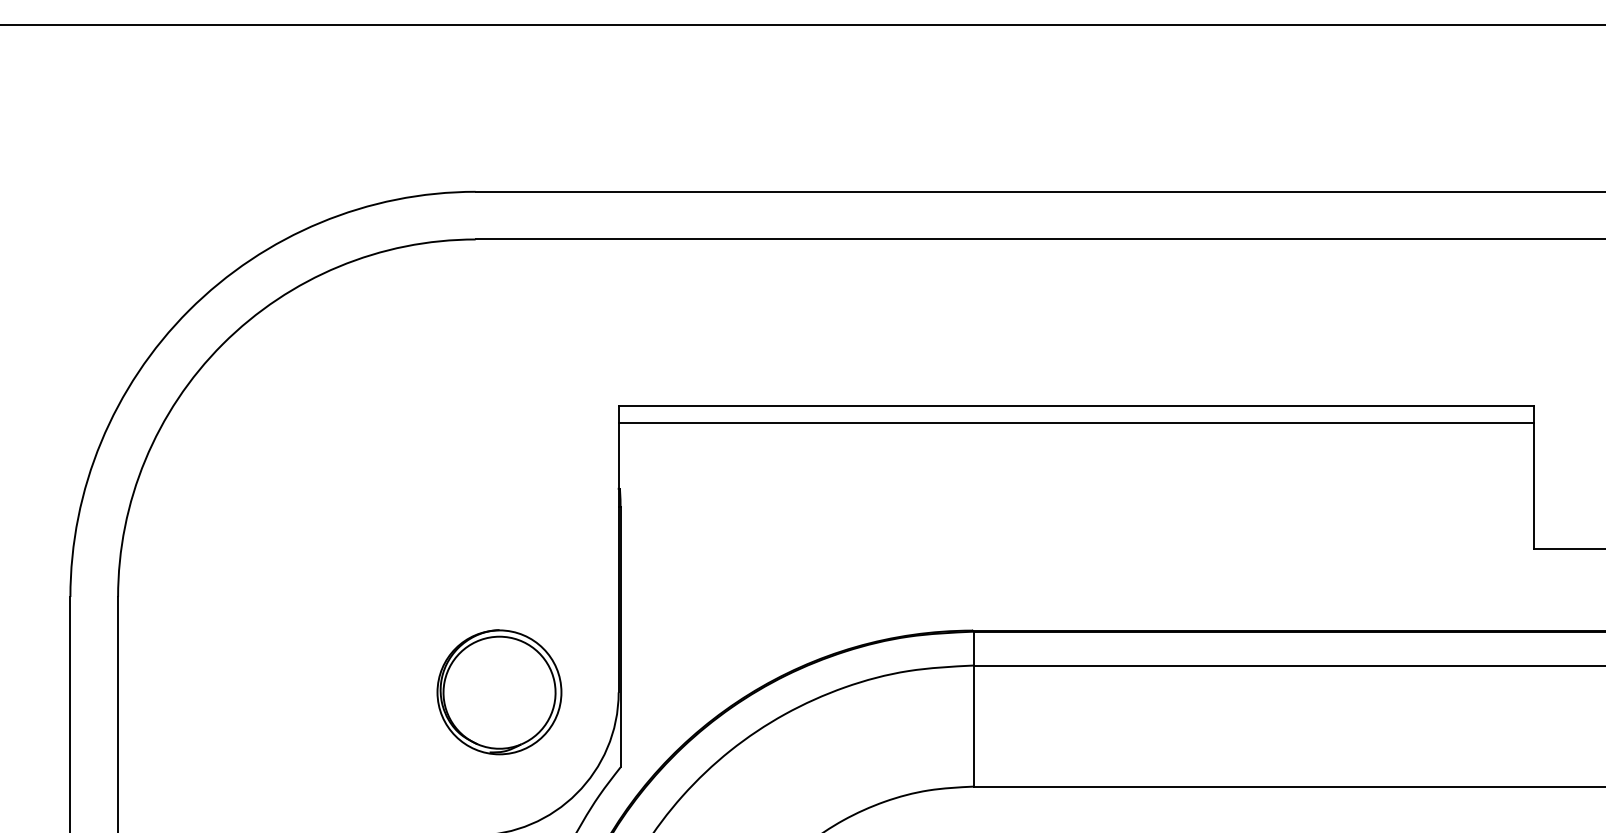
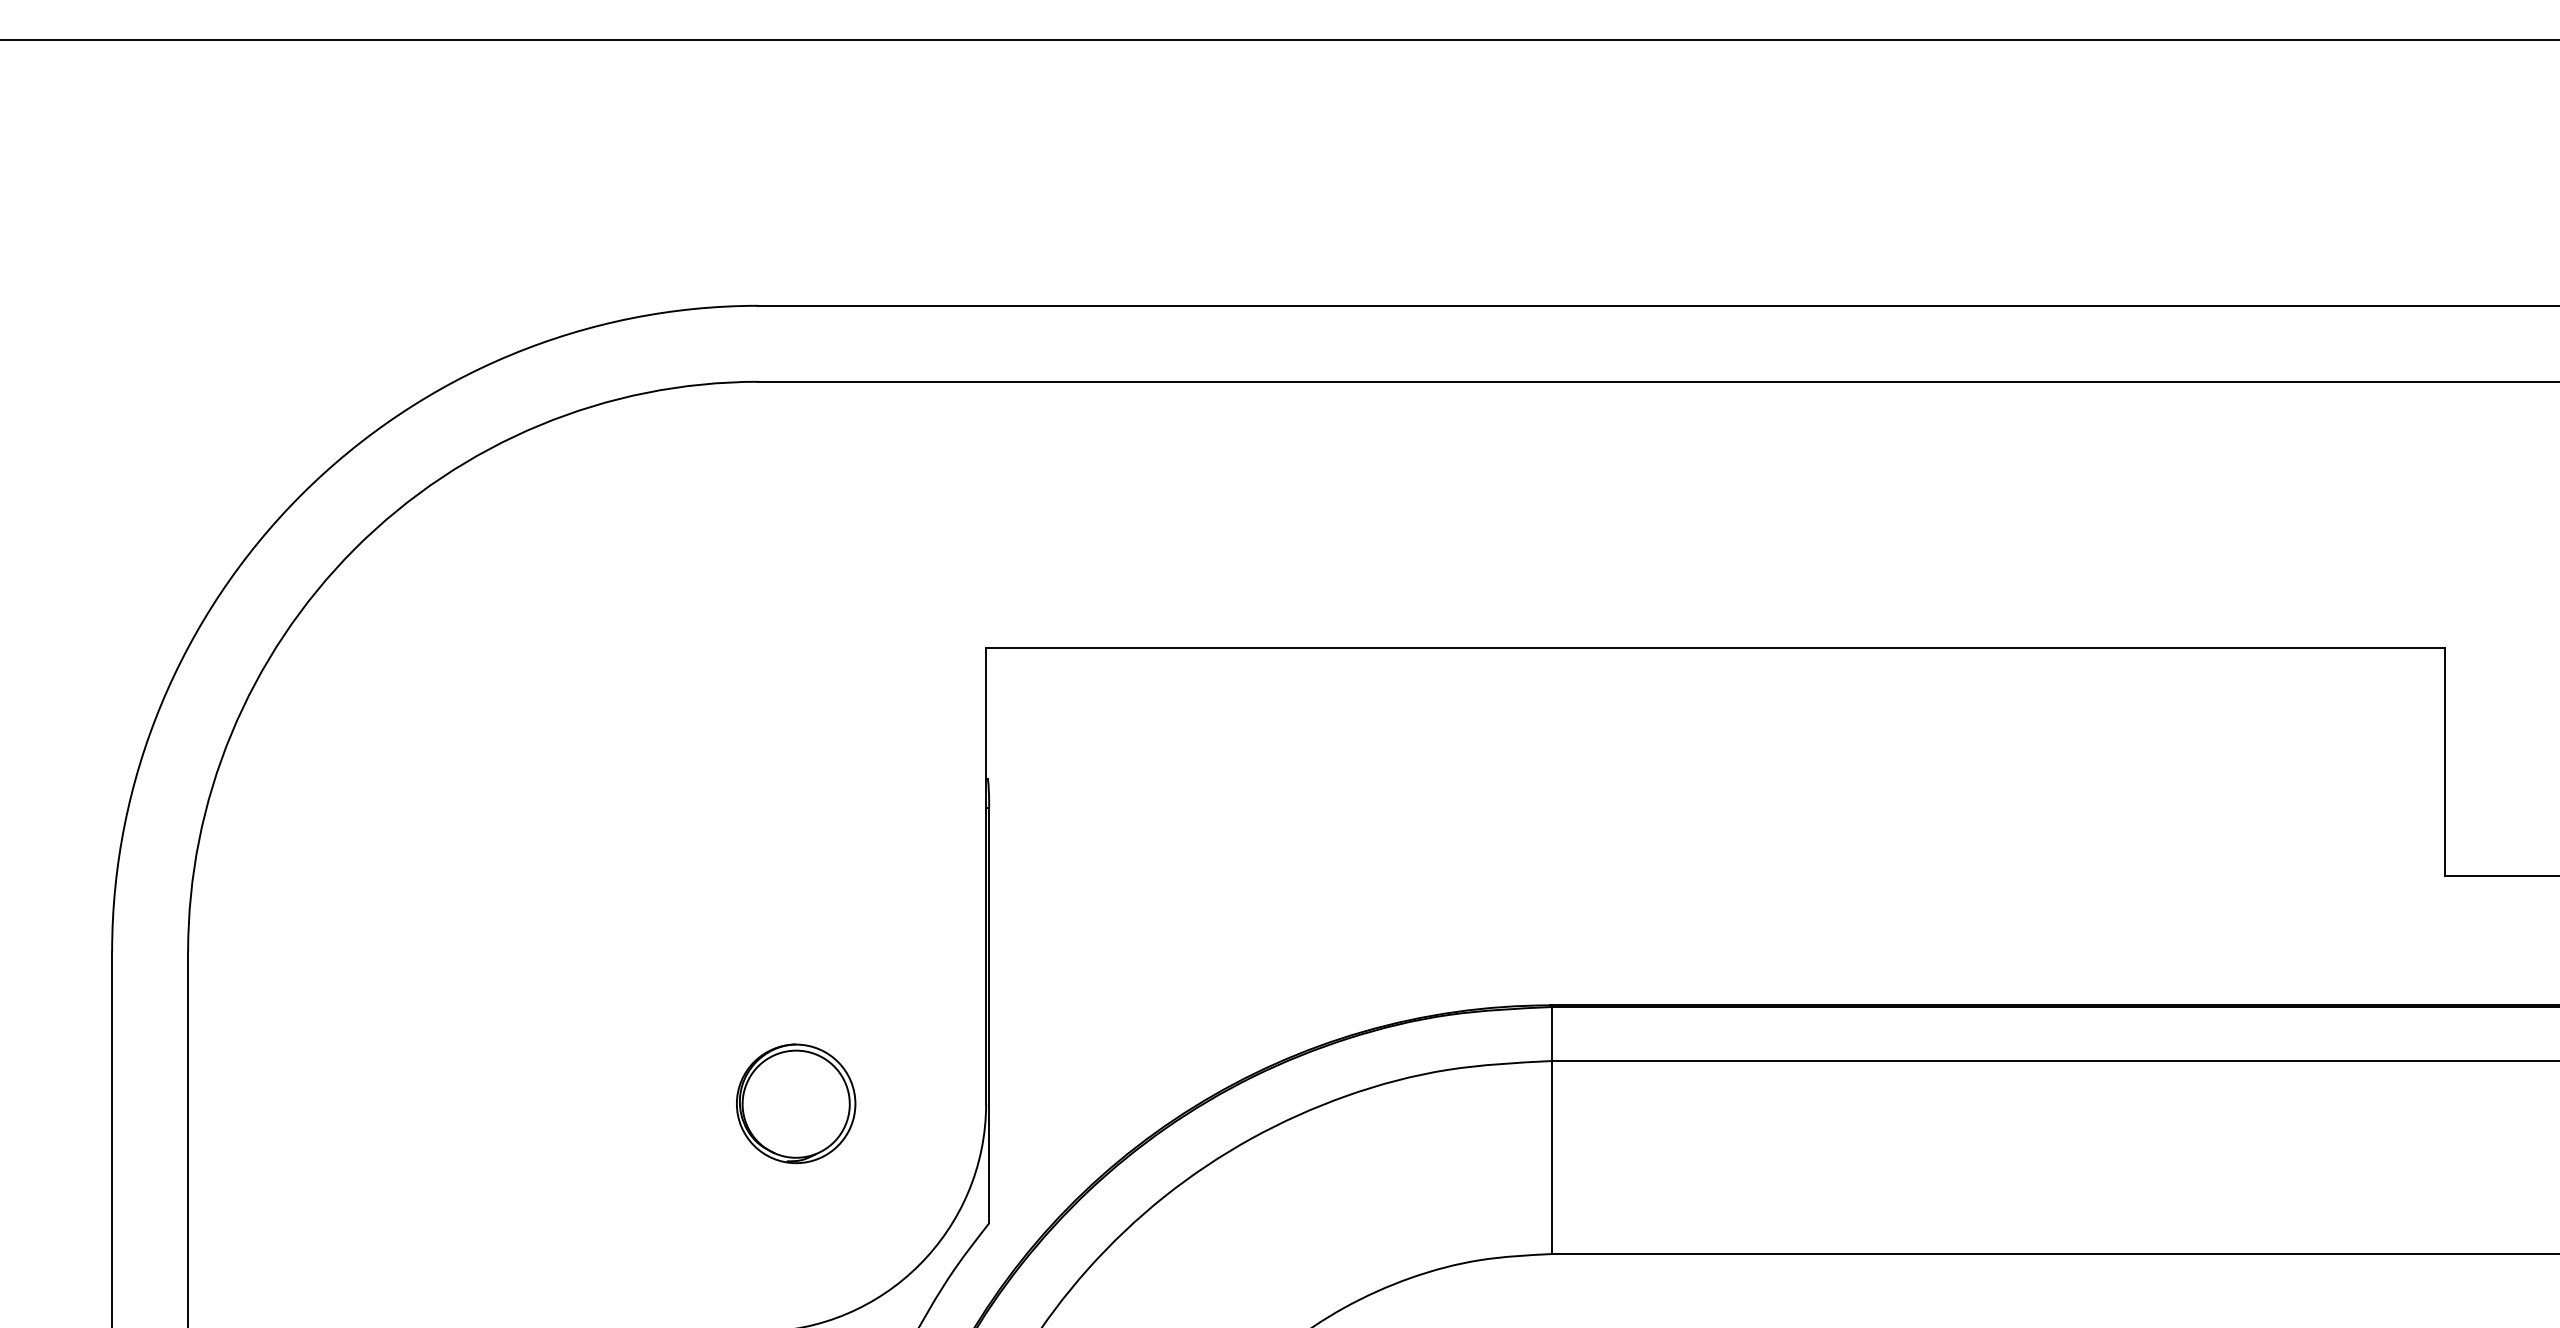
line: (1076, 422) -> (1716, 673), removed
part: (499, 692) -> (796, 1103), size x0.6

